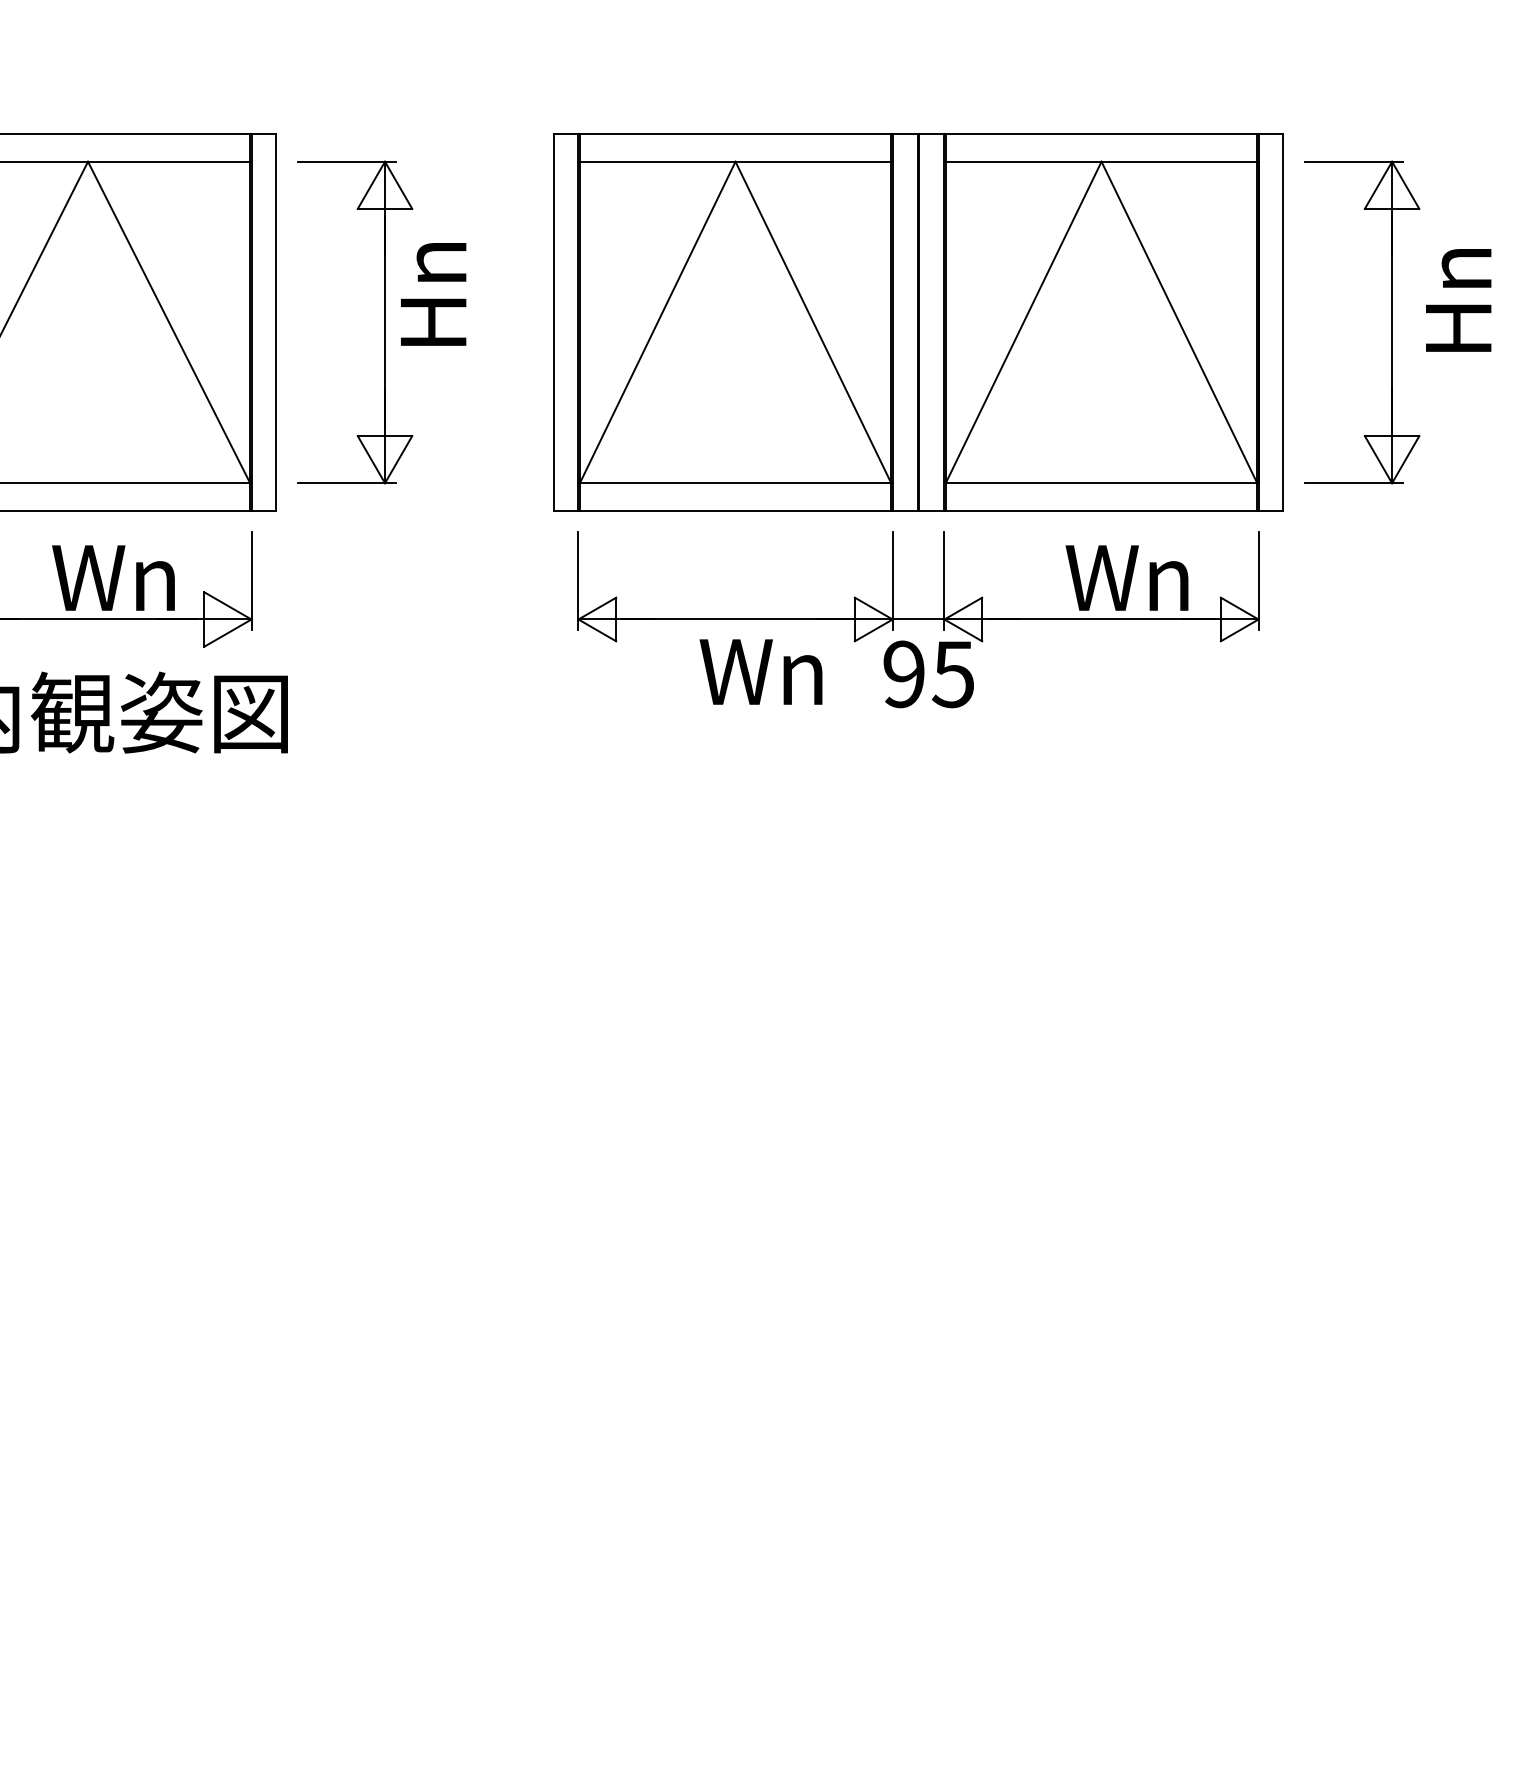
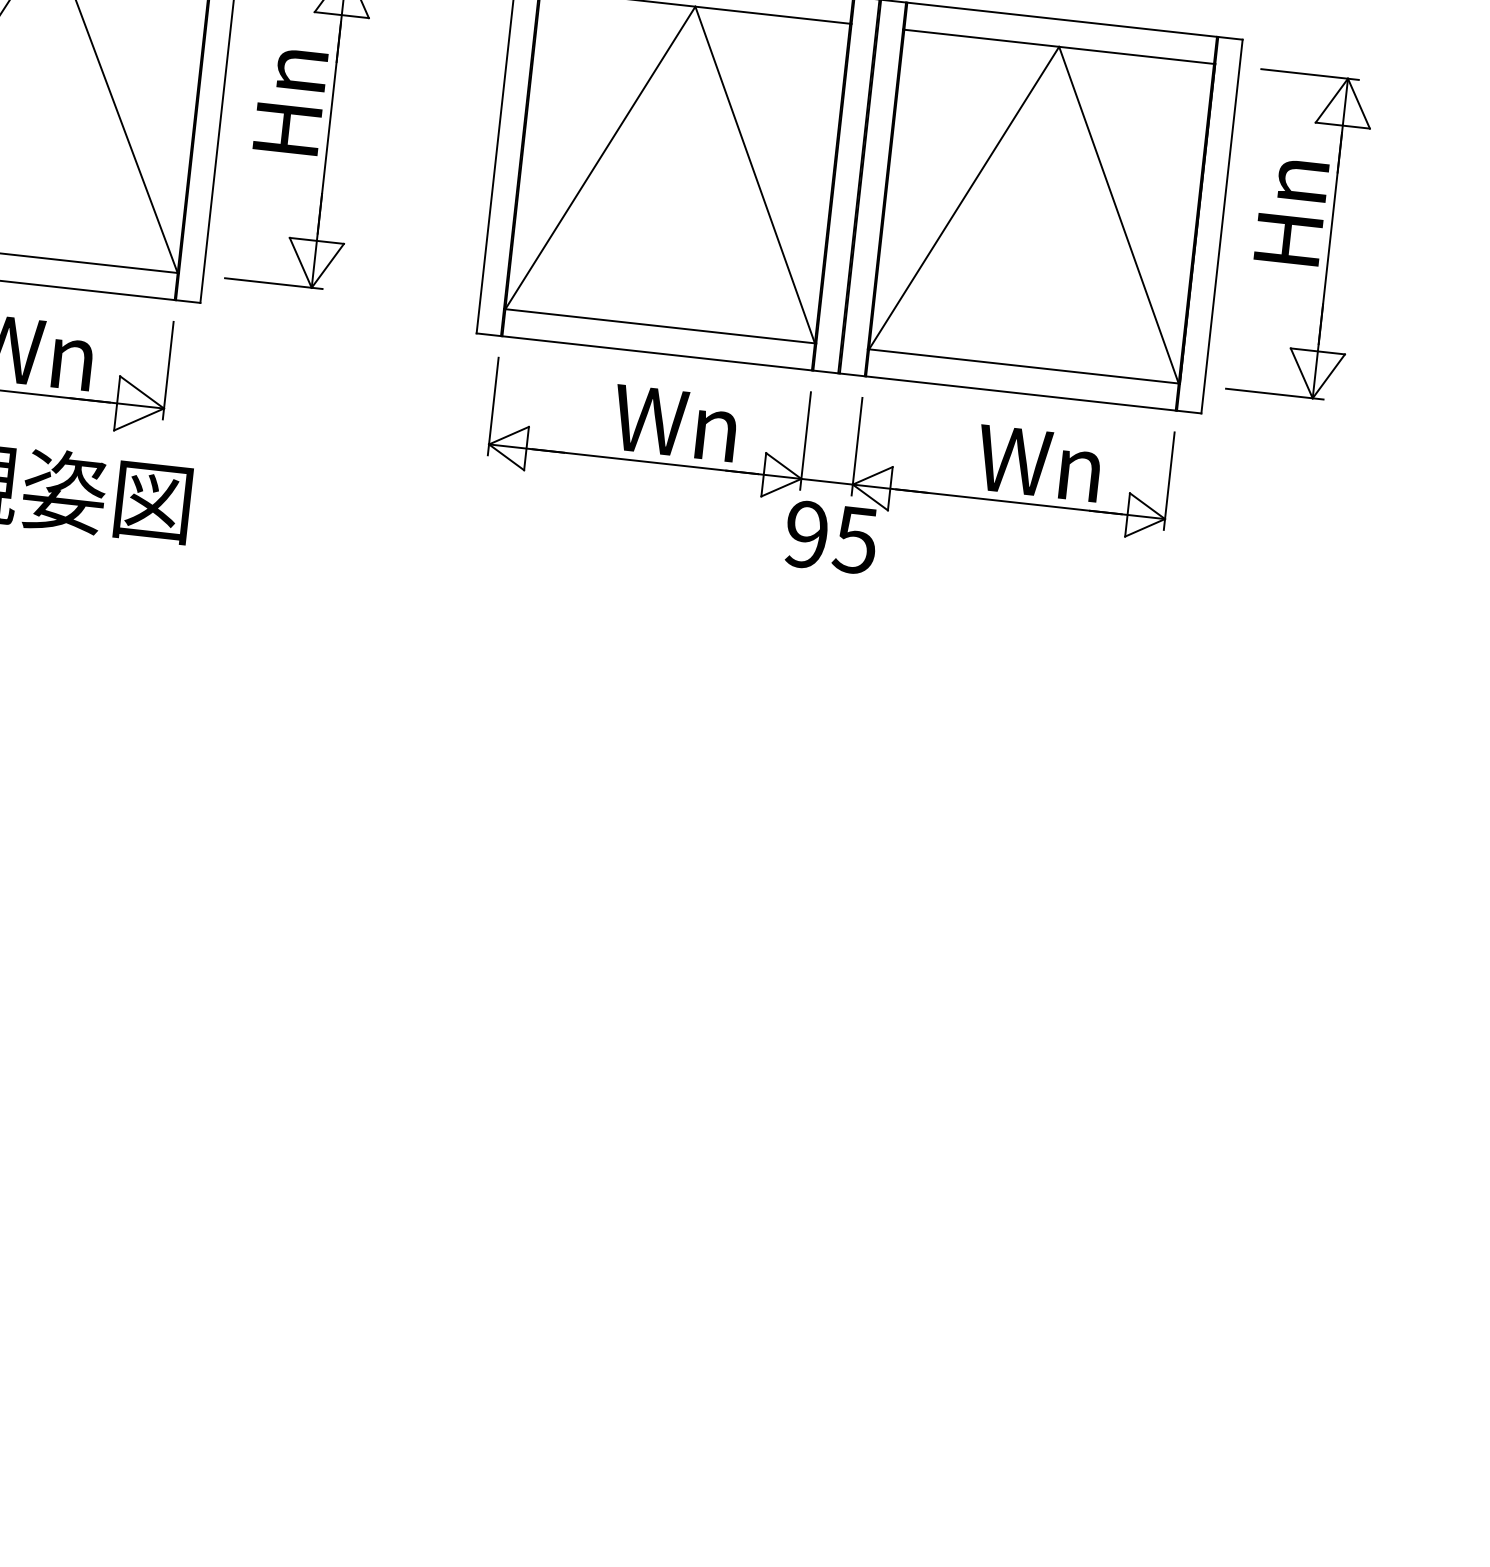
text: (433, 294) -> (290, 101), moved
text: (1458, 300) -> (1291, 212), moved
text: (760, 671) -> (674, 422), moved

